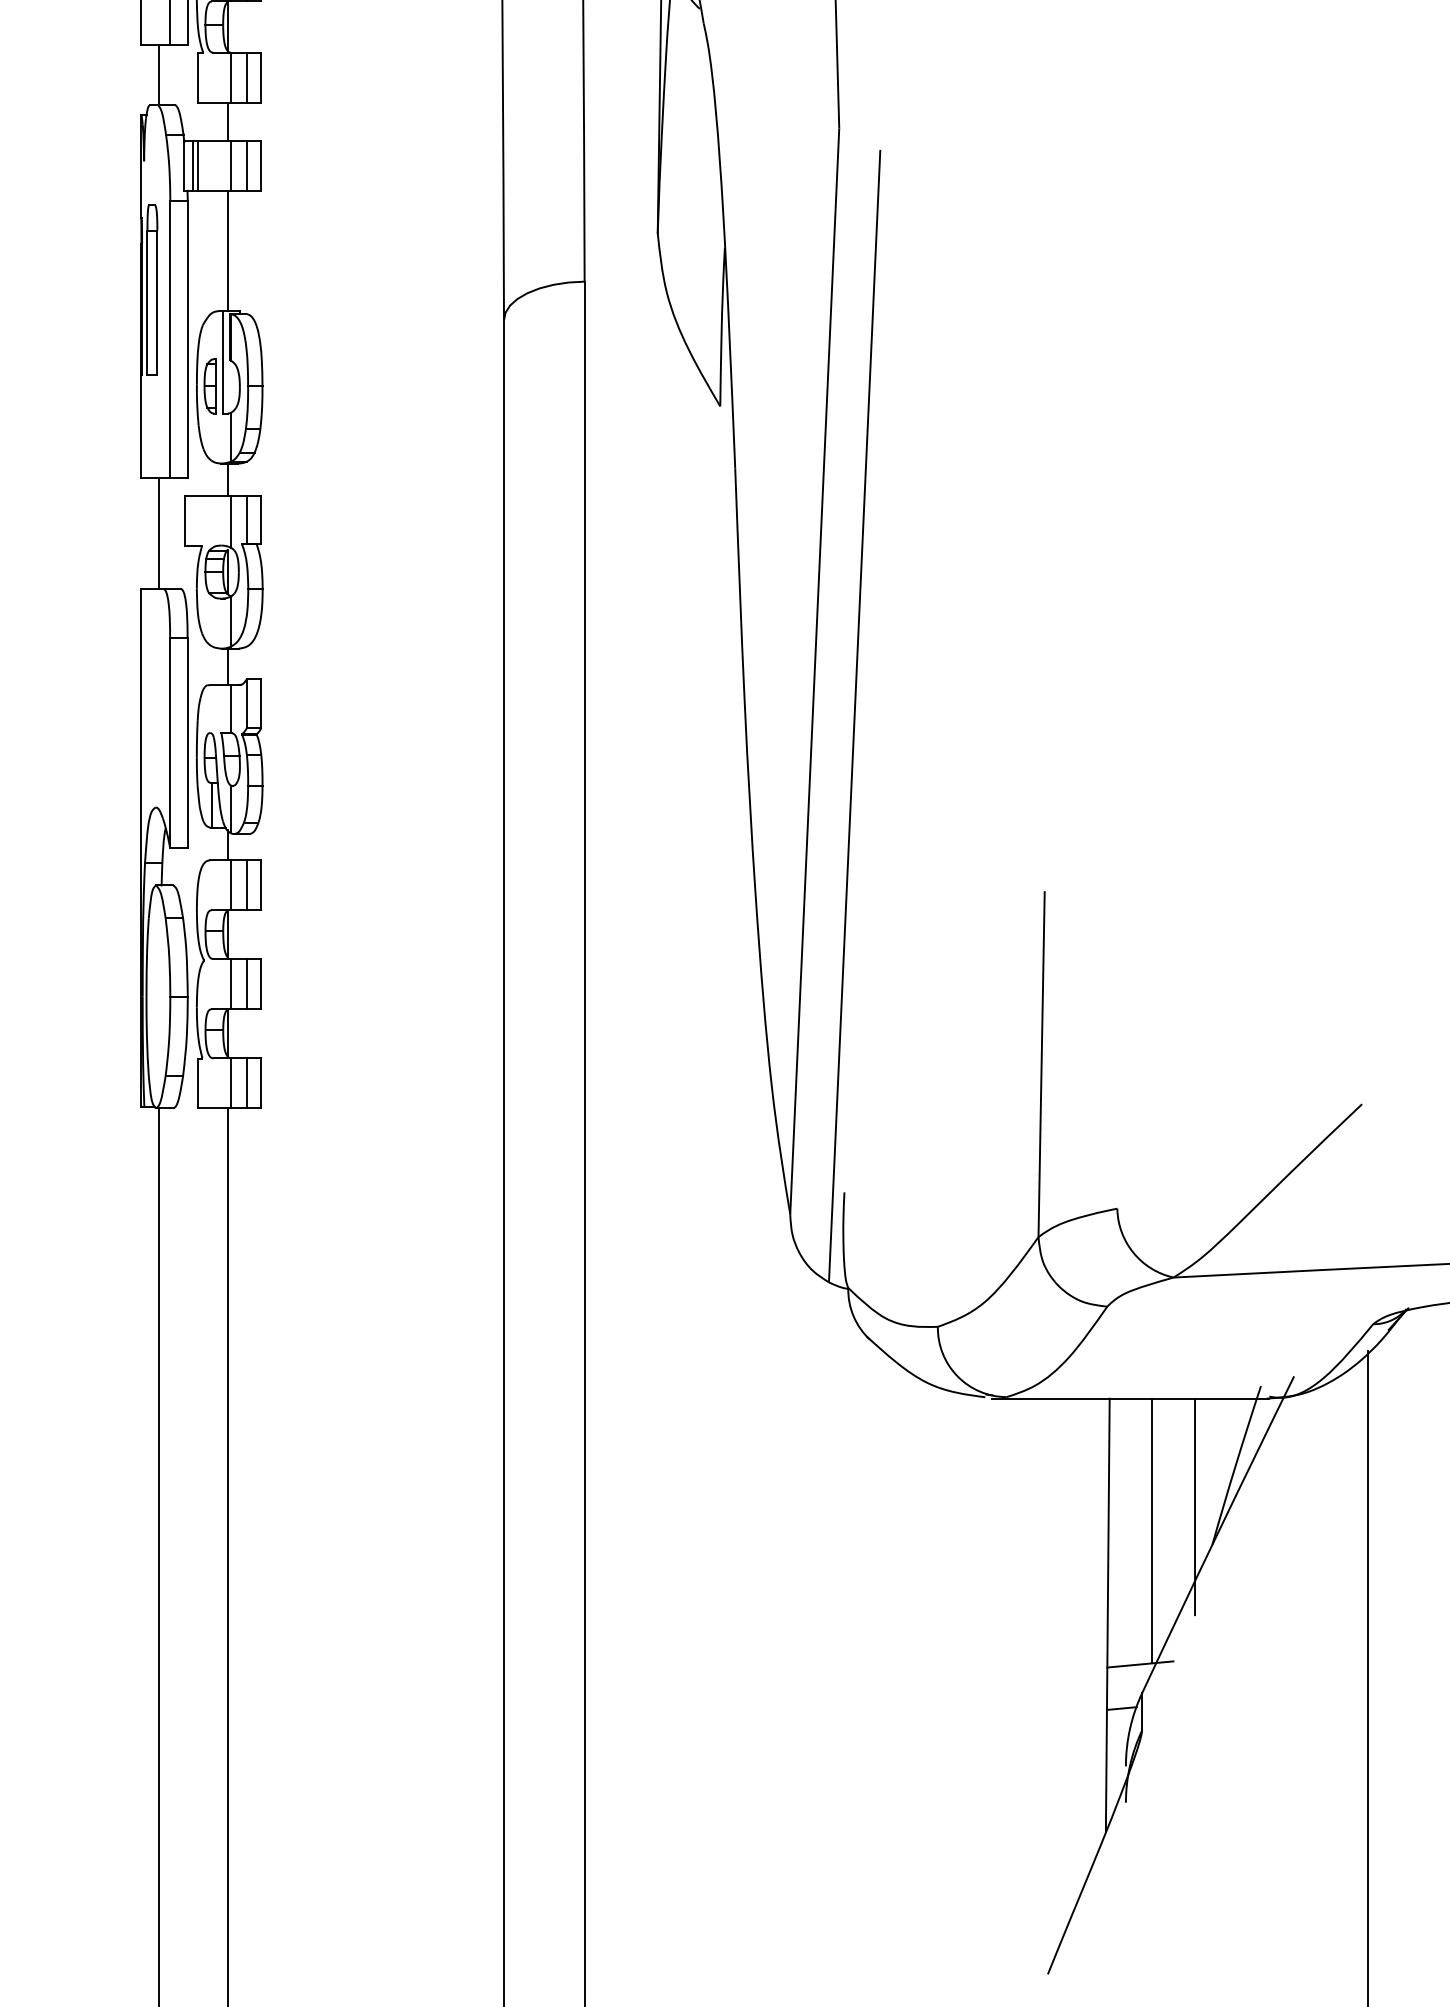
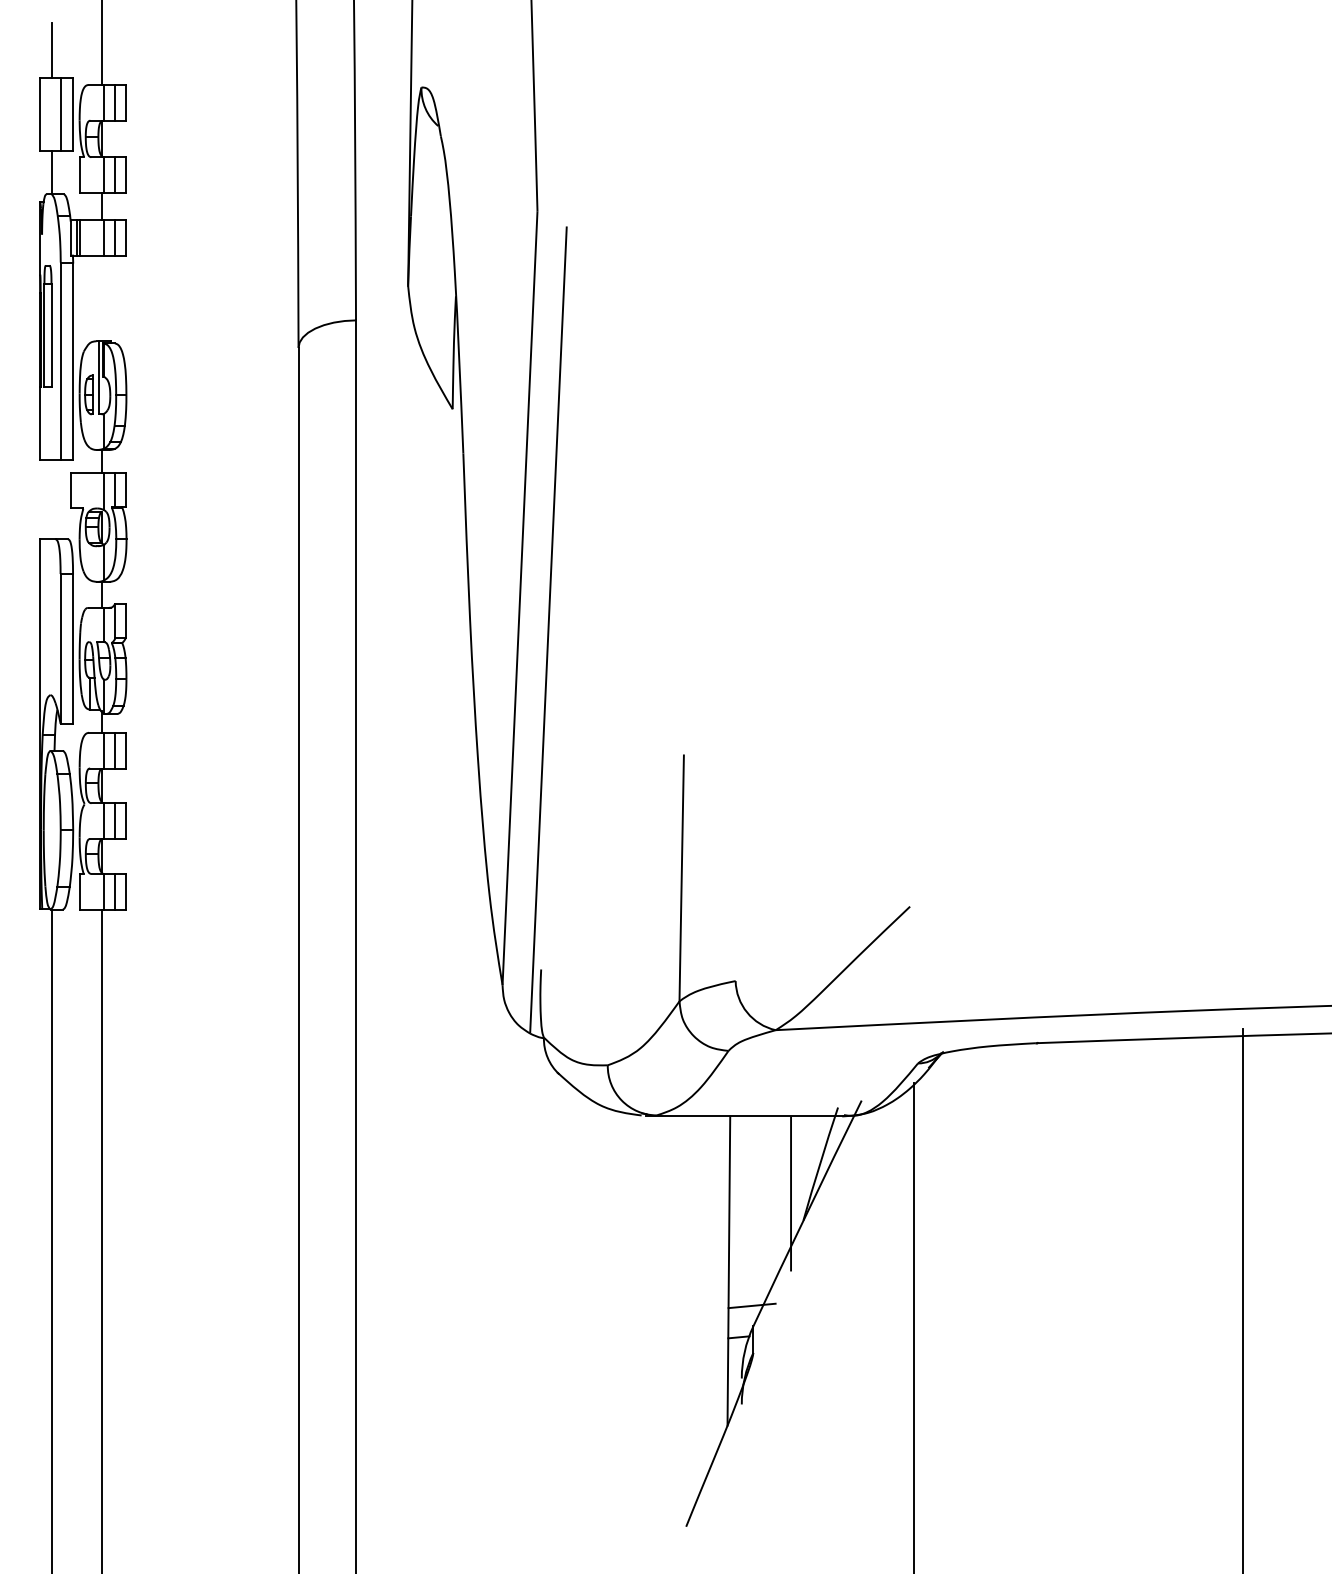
line: (227, 250) -> (101, 298), removed
line: (158, 532) -> (52, 499), removed
line: (1152, 1530) -> (760, 1210), removed

